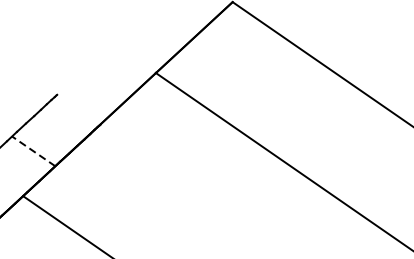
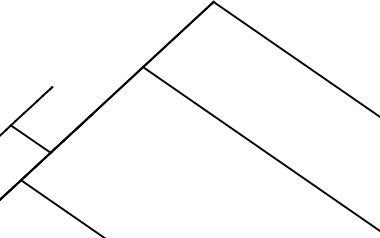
line: (33, 150) -> (30, 138), dashed -> solid

